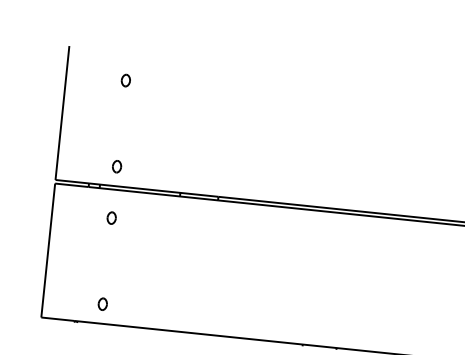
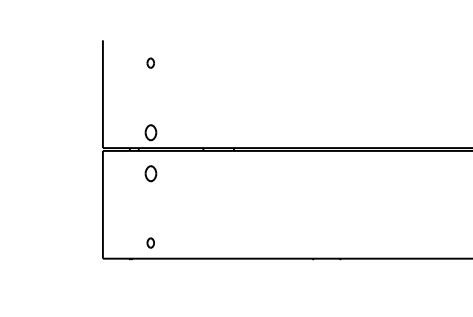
part: (116, 165) -> (150, 131), size x1.6
part: (111, 217) -> (150, 173), size x1.6

